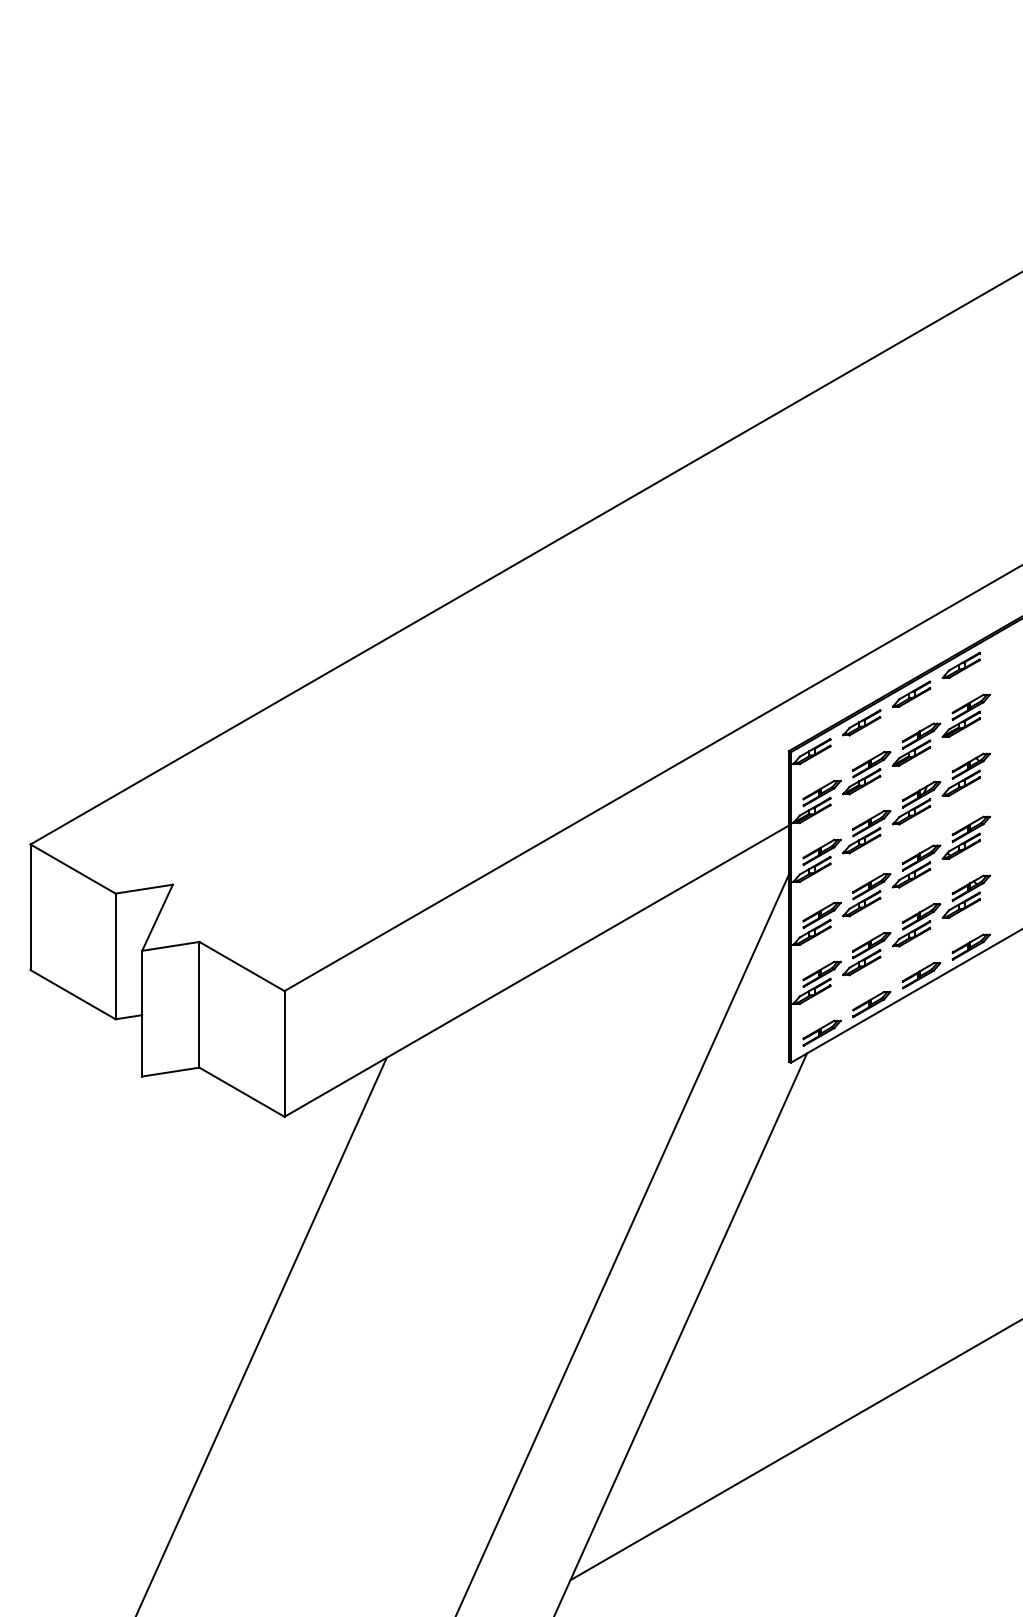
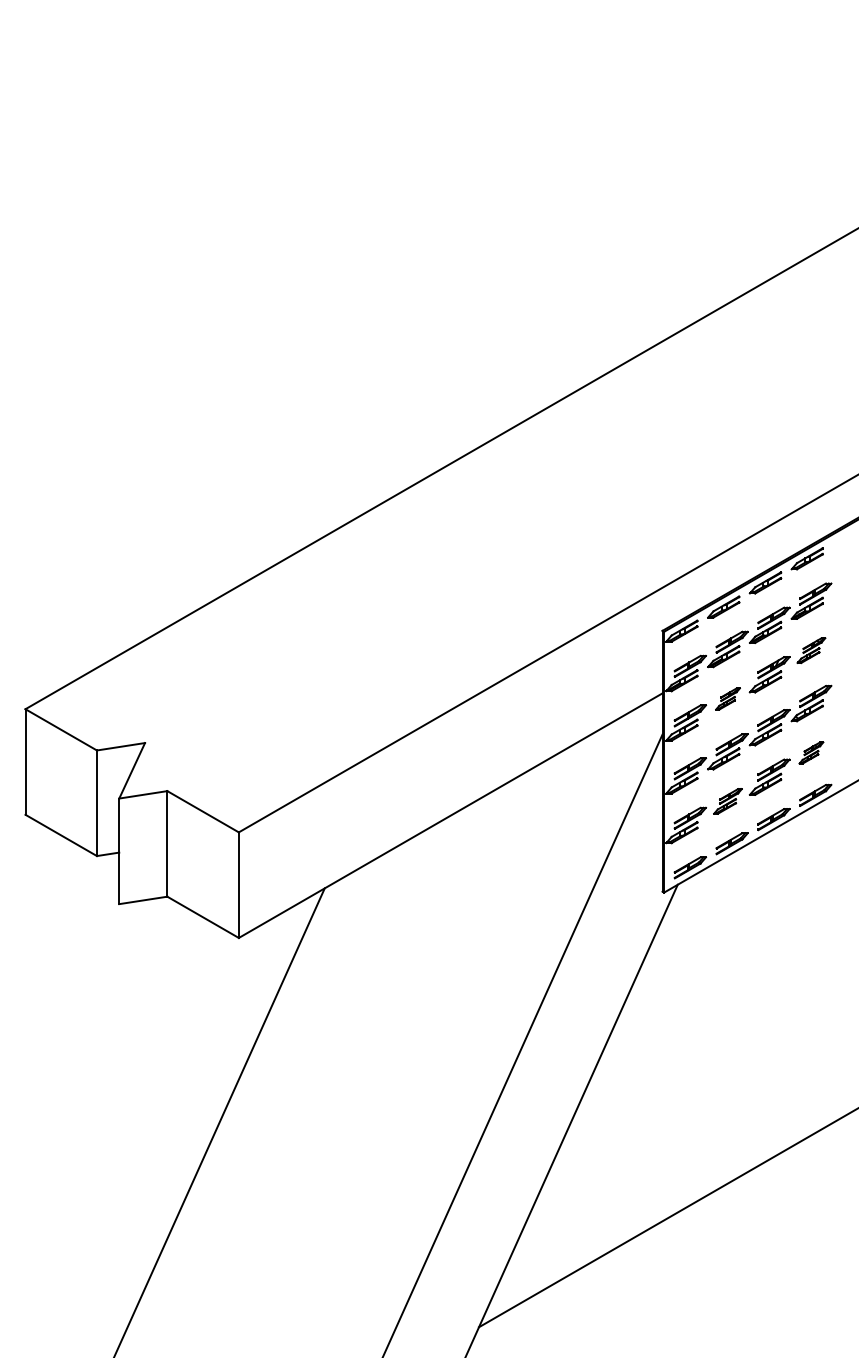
part: (965, 774) -> (810, 650), size x0.7
part: (866, 832) -> (727, 699), size x0.6
part: (965, 896) -> (810, 752), size x0.6
part: (866, 954) -> (727, 801), size x0.7

